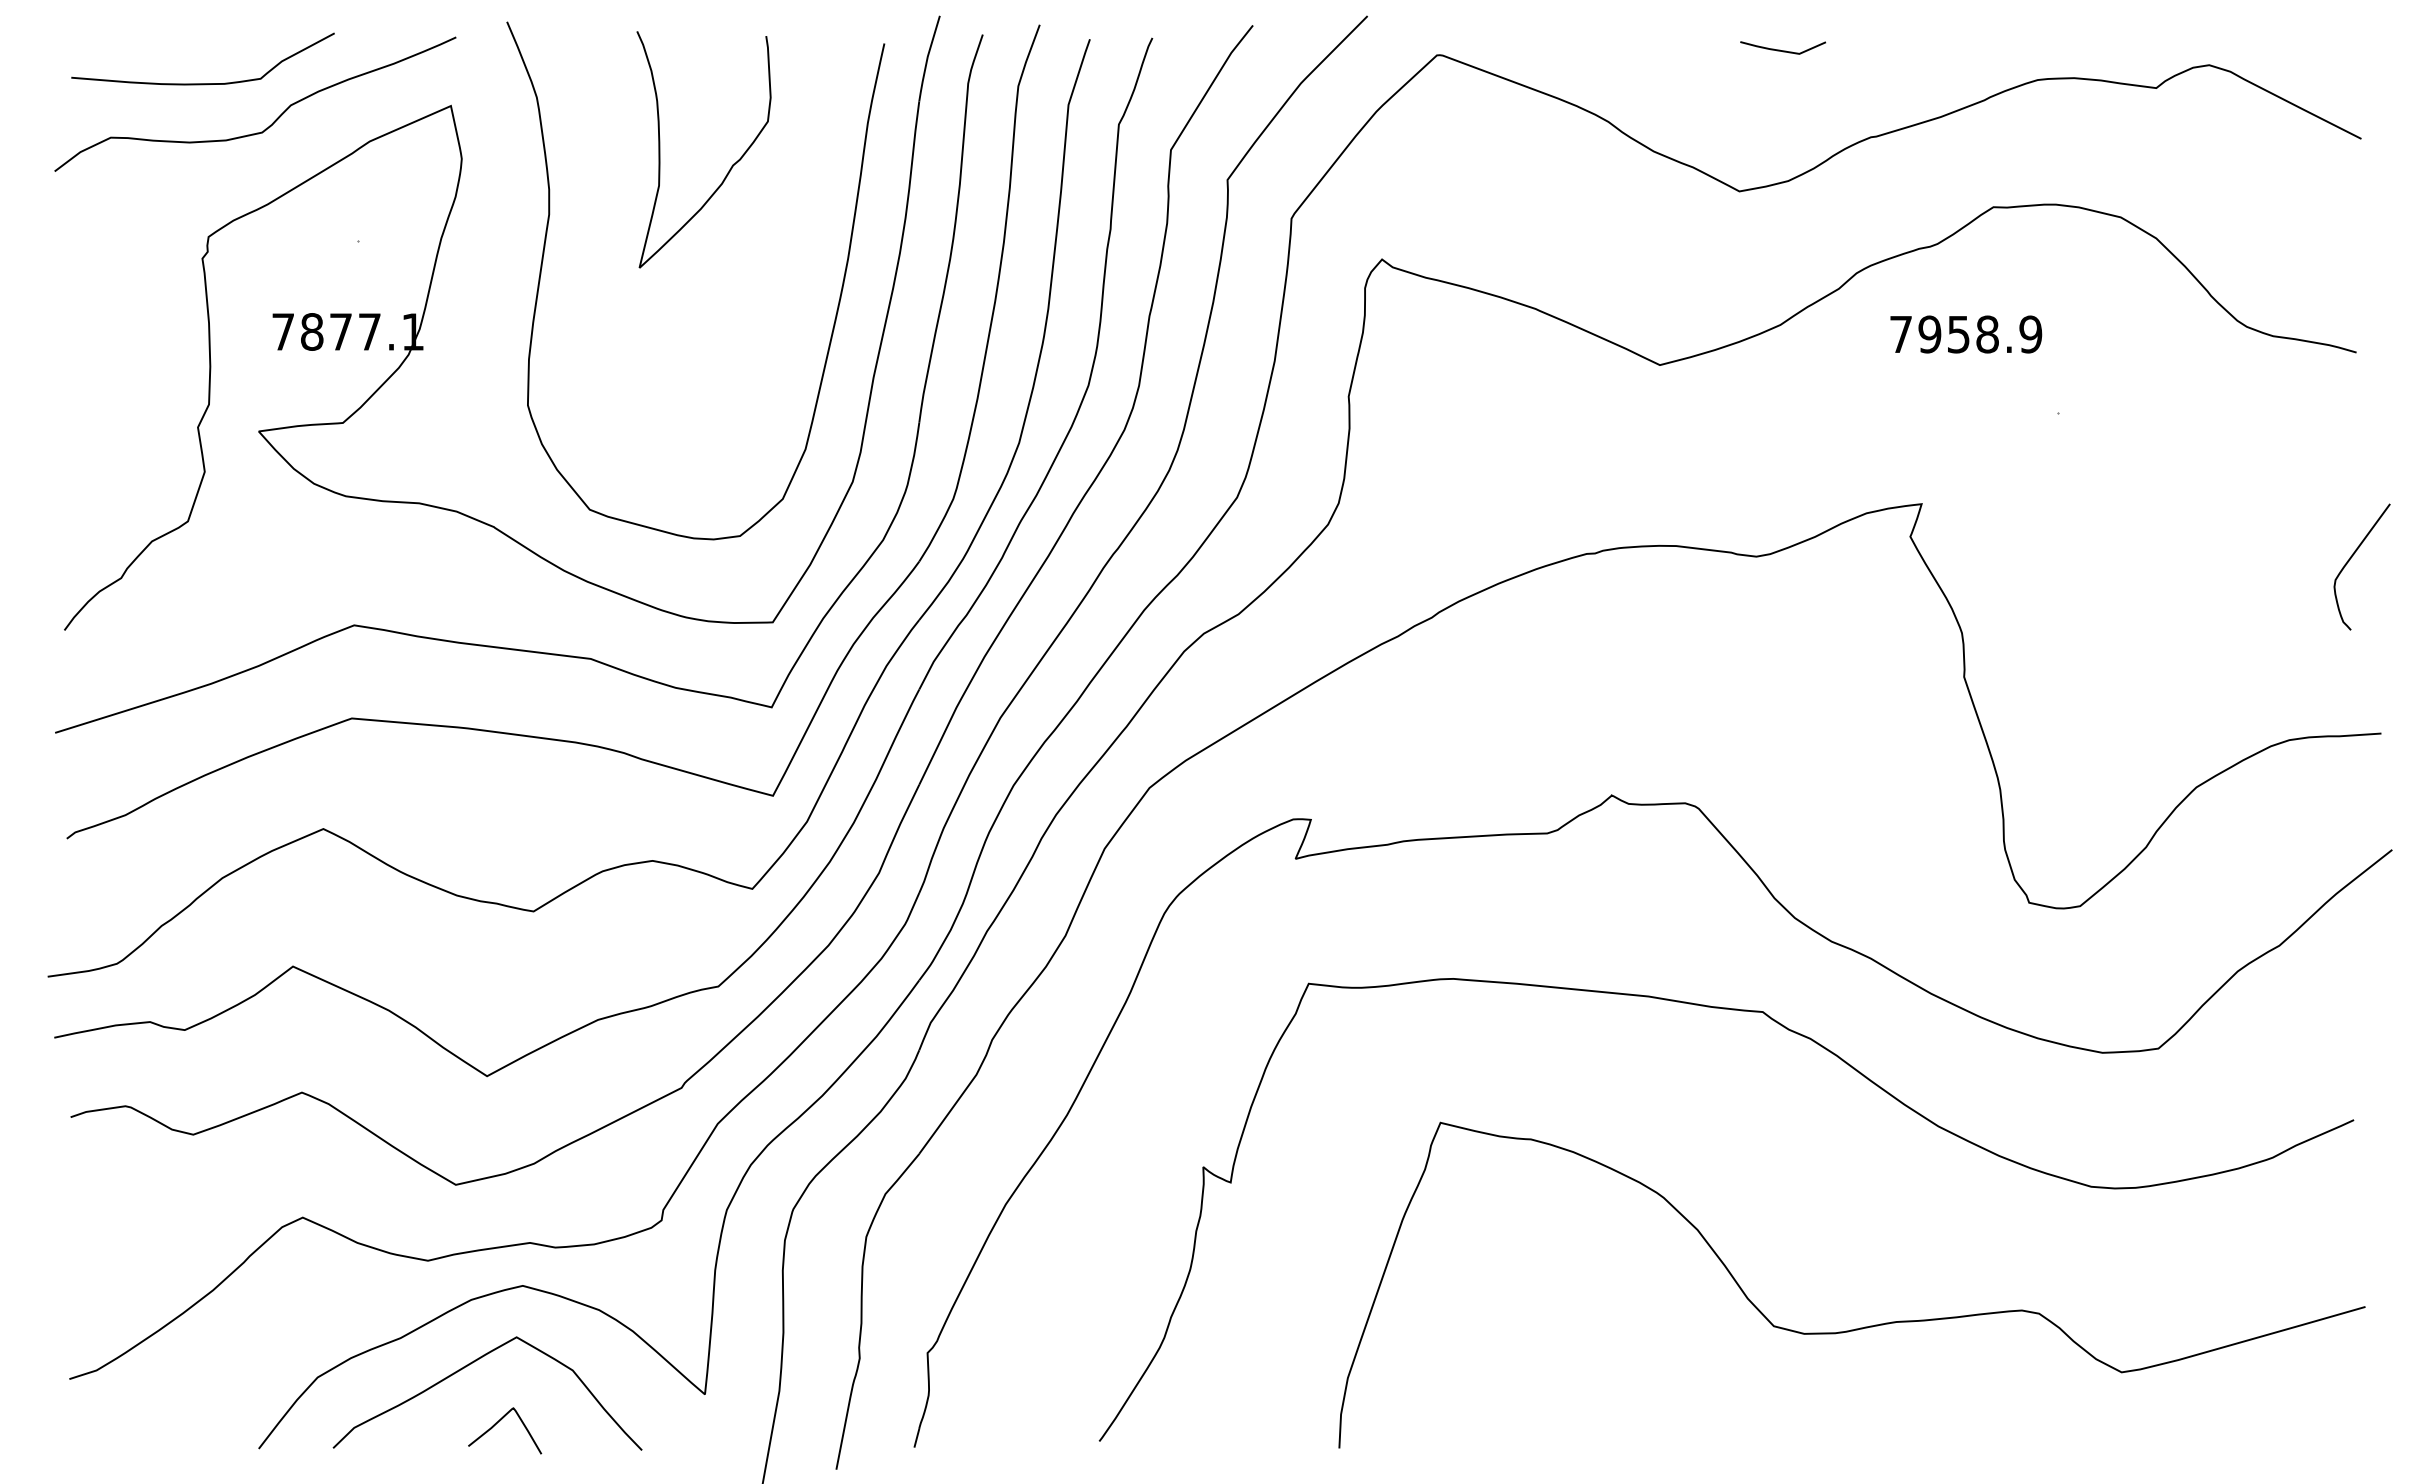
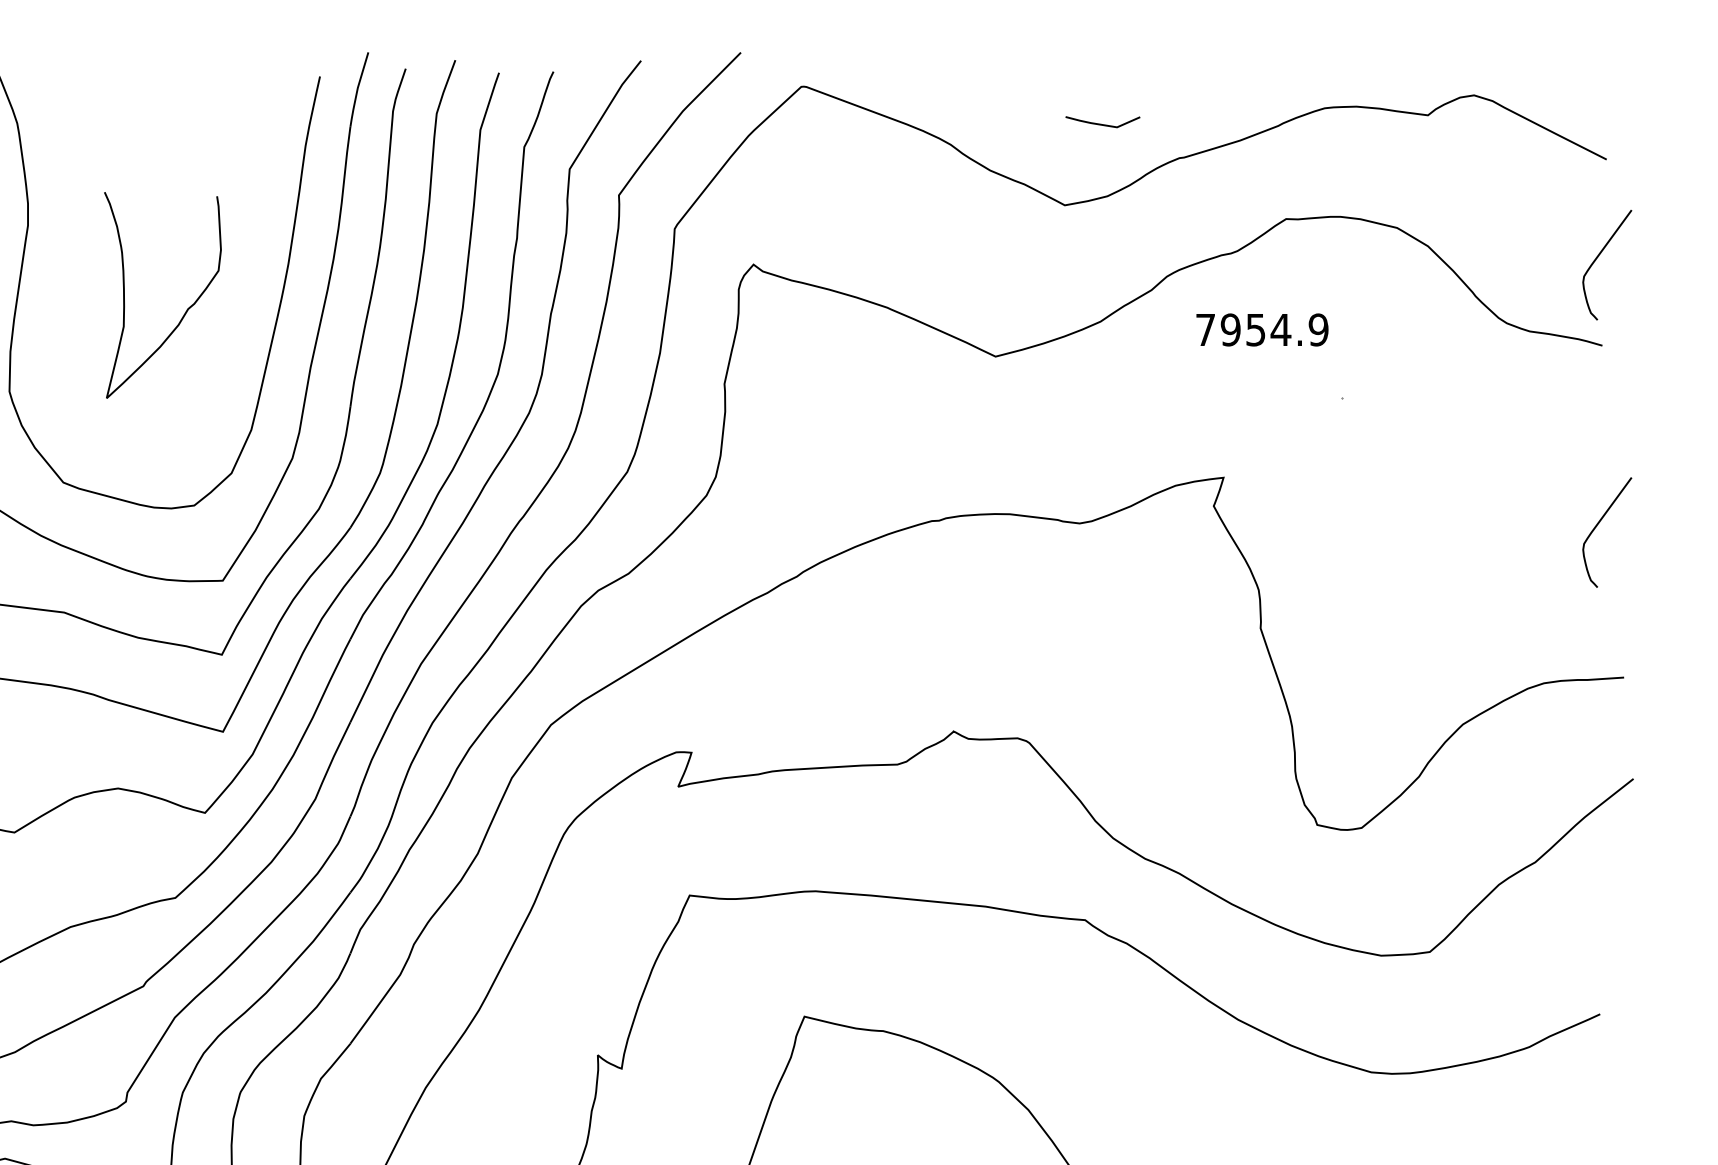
line: (1783, 50) -> (1103, 124), moved
curve: (730, 167) -> (185, 310), moved
curve: (2352, 250) -> (1598, 256), added
text: (1987, 334) -> (1280, 329), 7958.9 -> 7954.9

